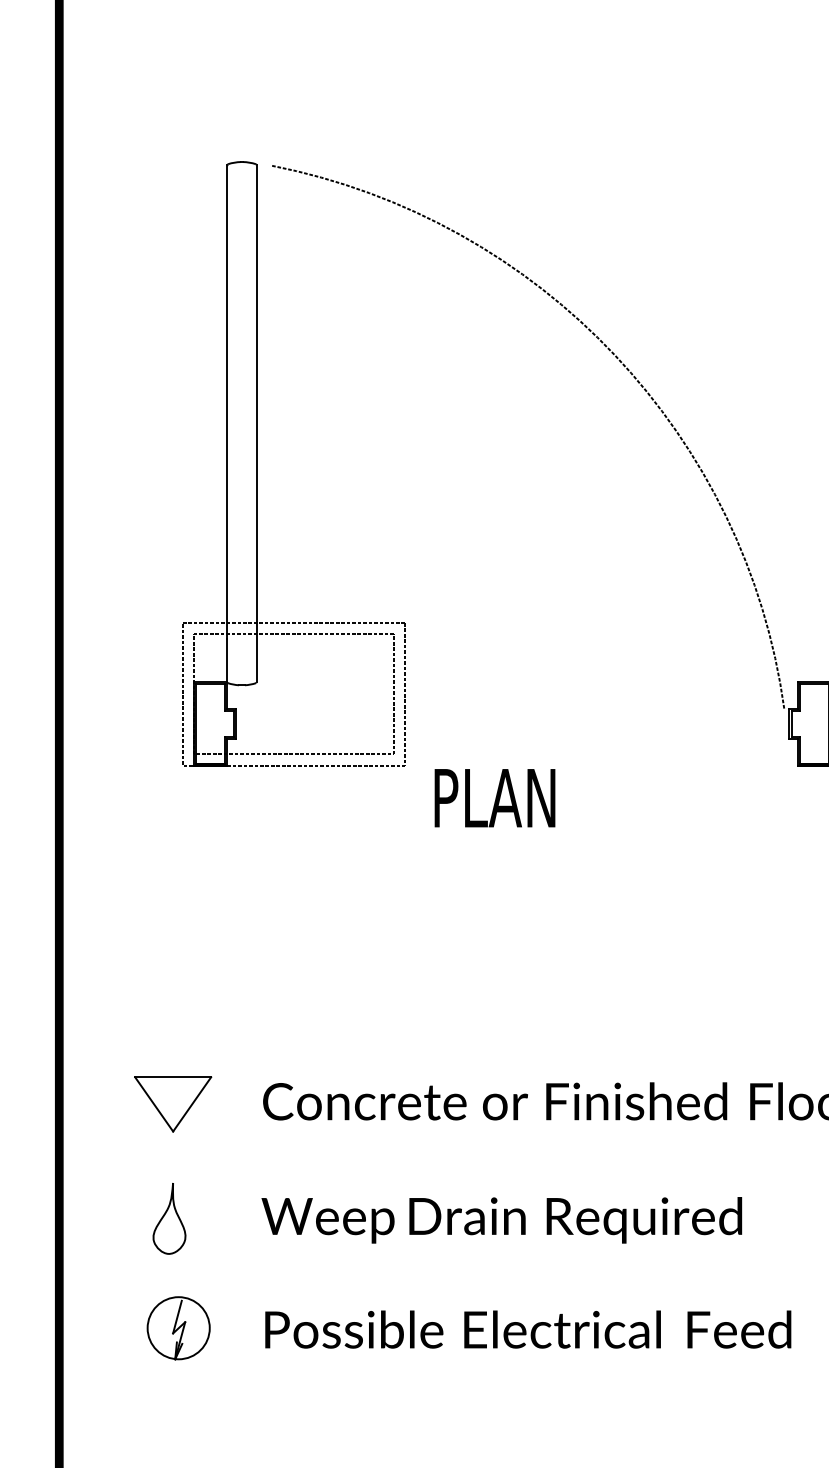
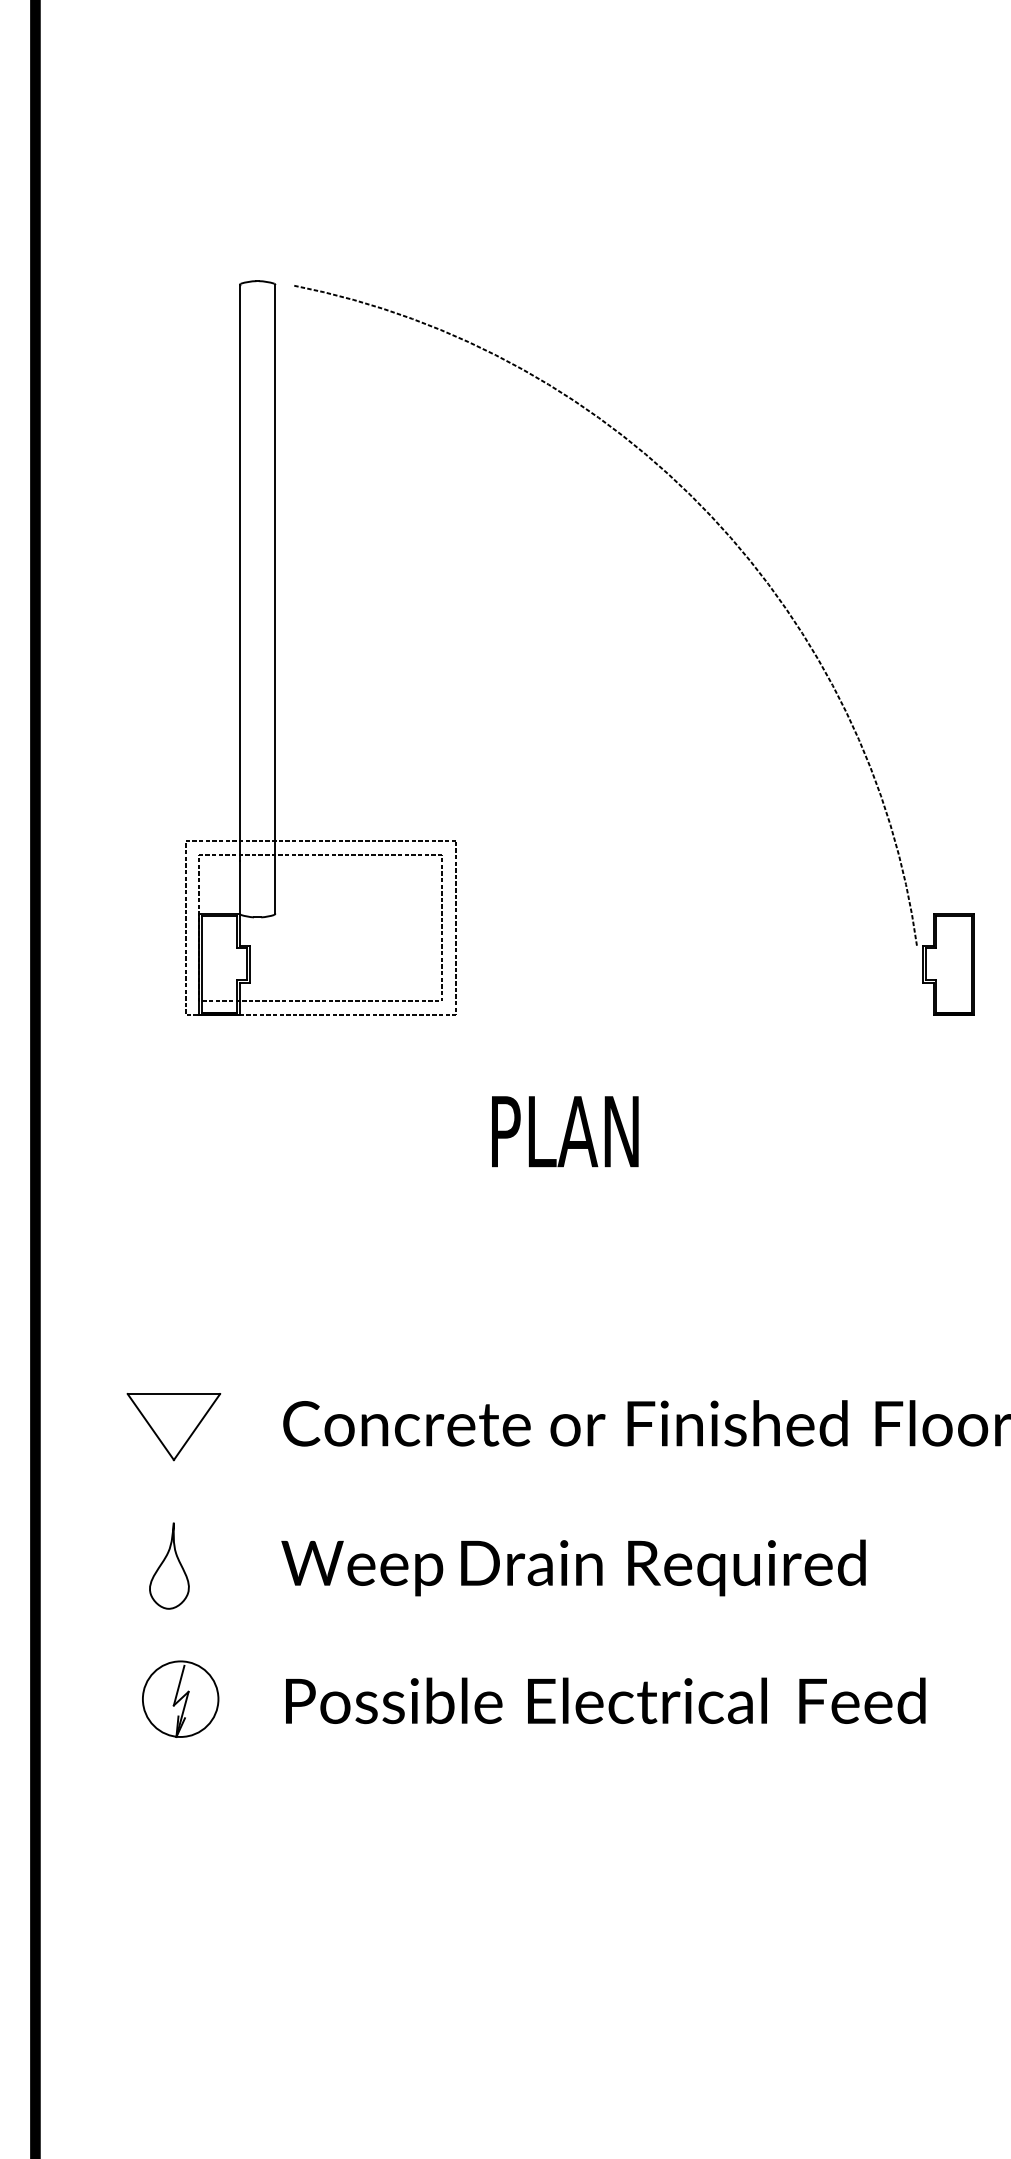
text: (495, 798) -> (565, 1131), moved

